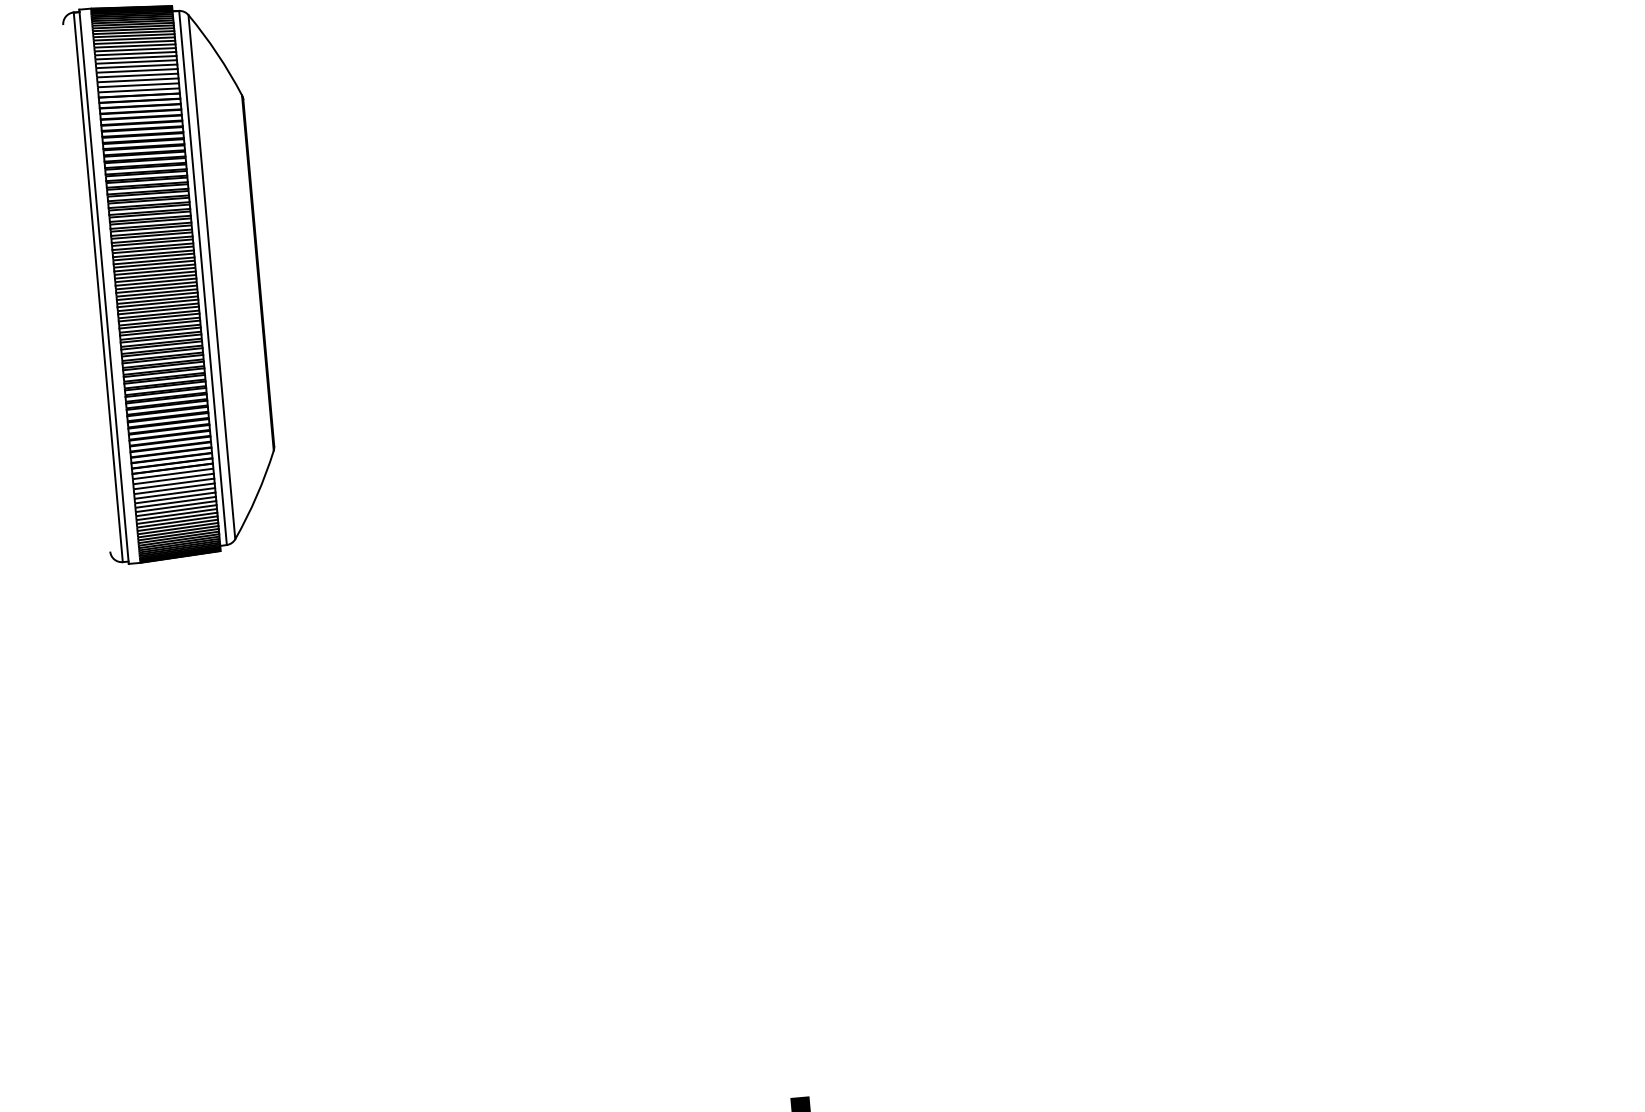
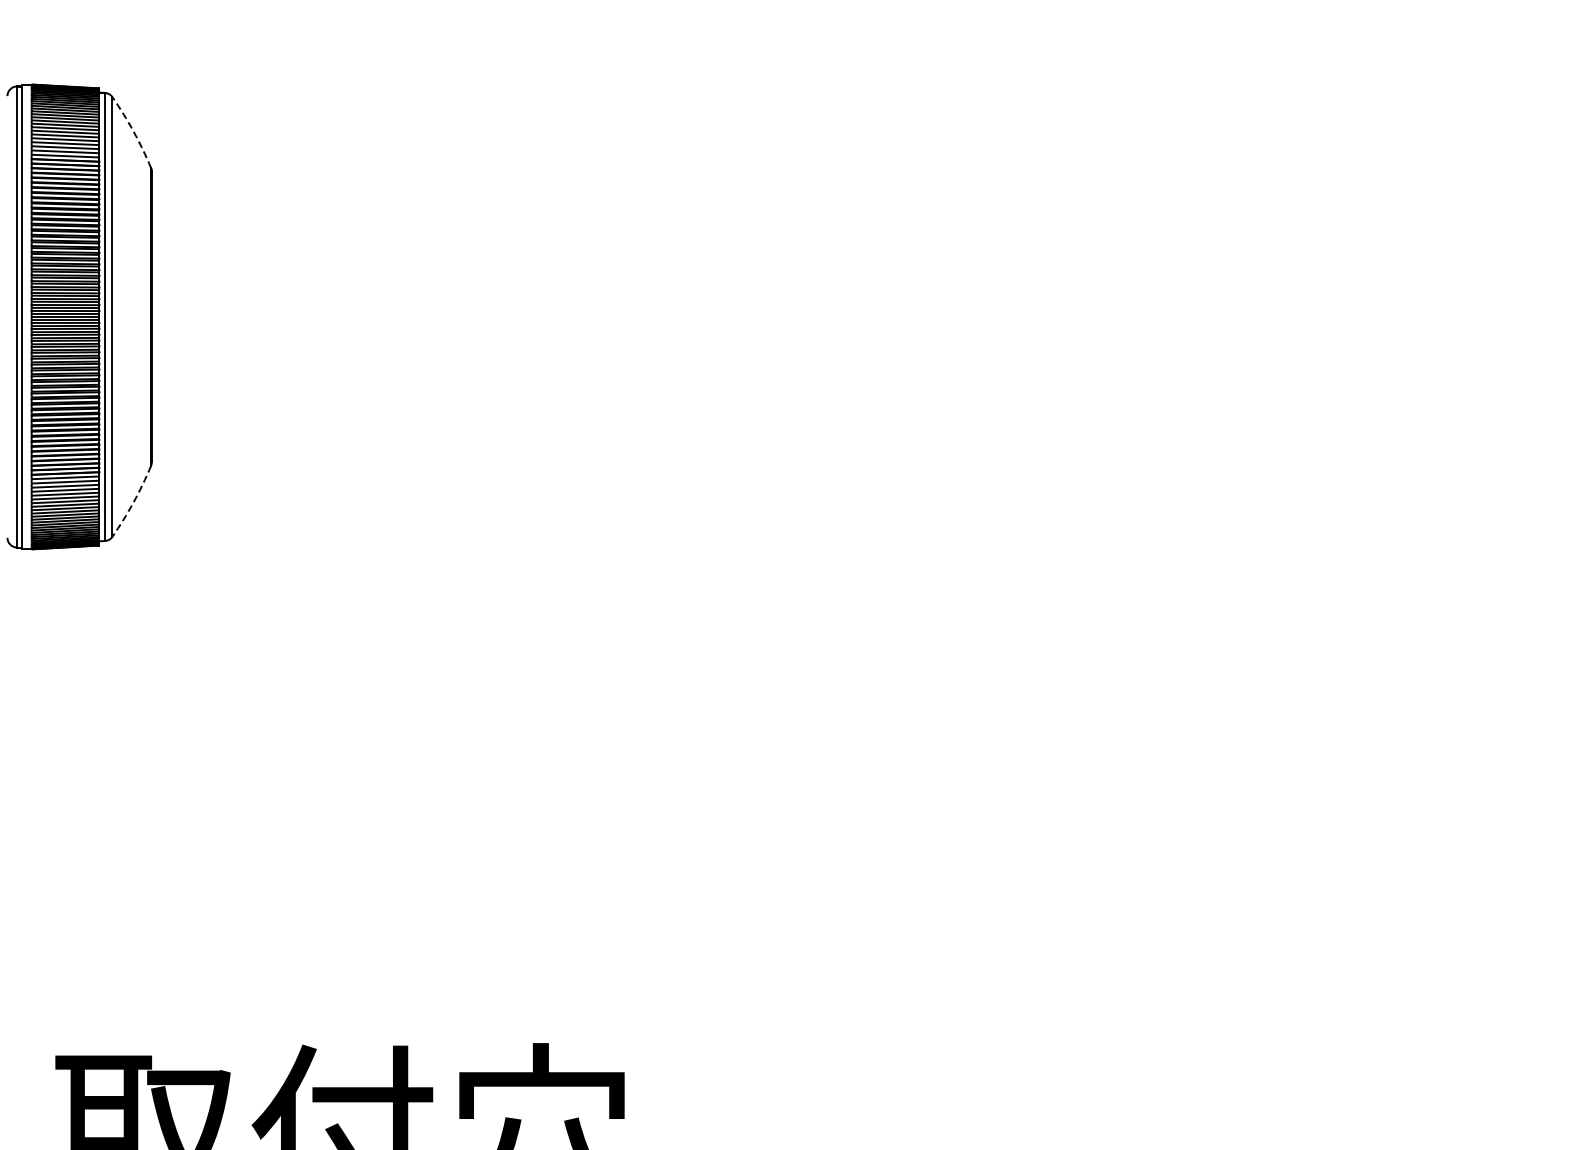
arc: (217, 53) -> (133, 131), solid -> dashed
arc: (256, 496) -> (133, 502), solid -> dashed

